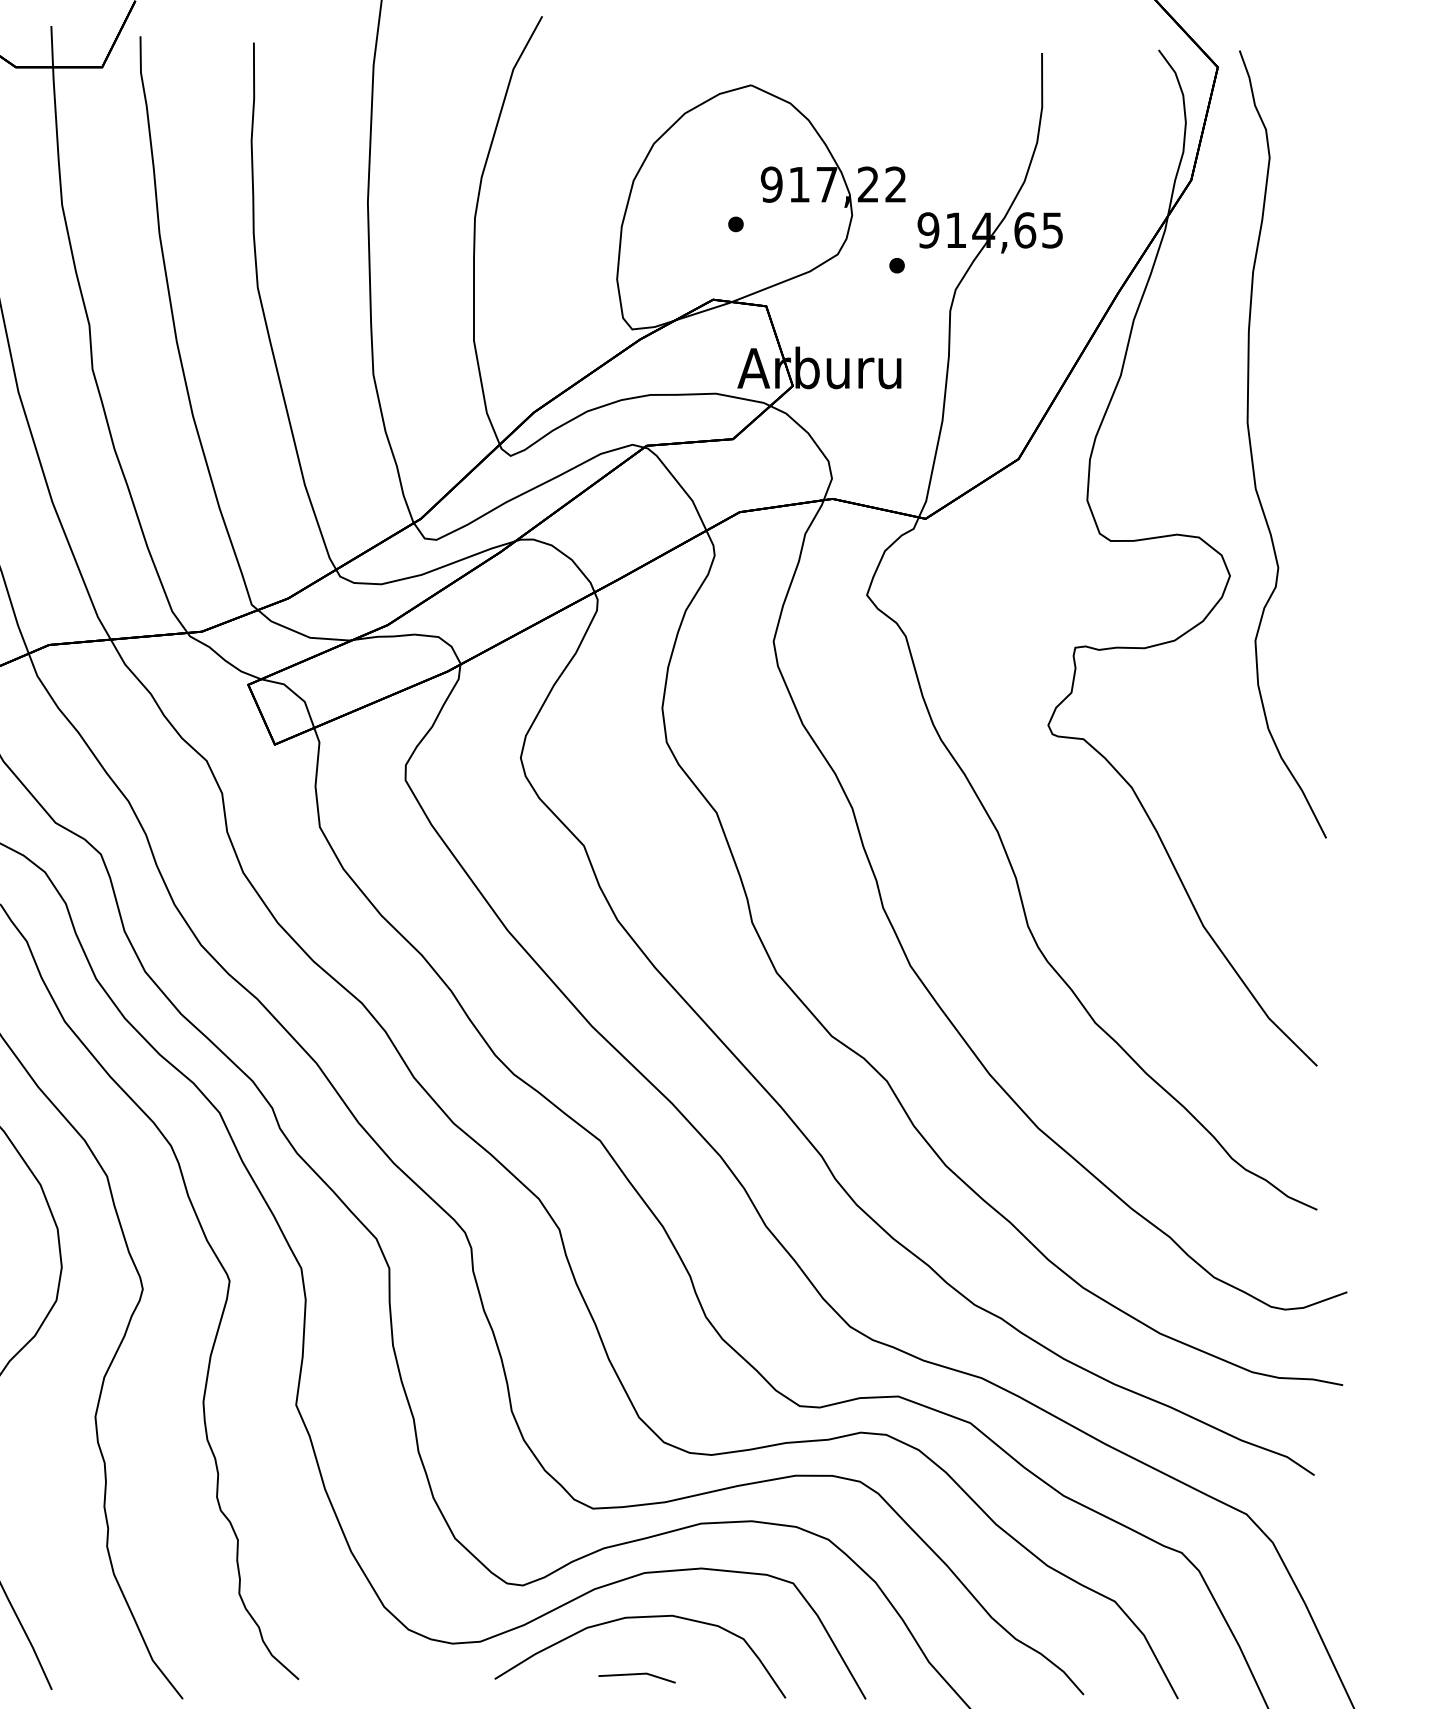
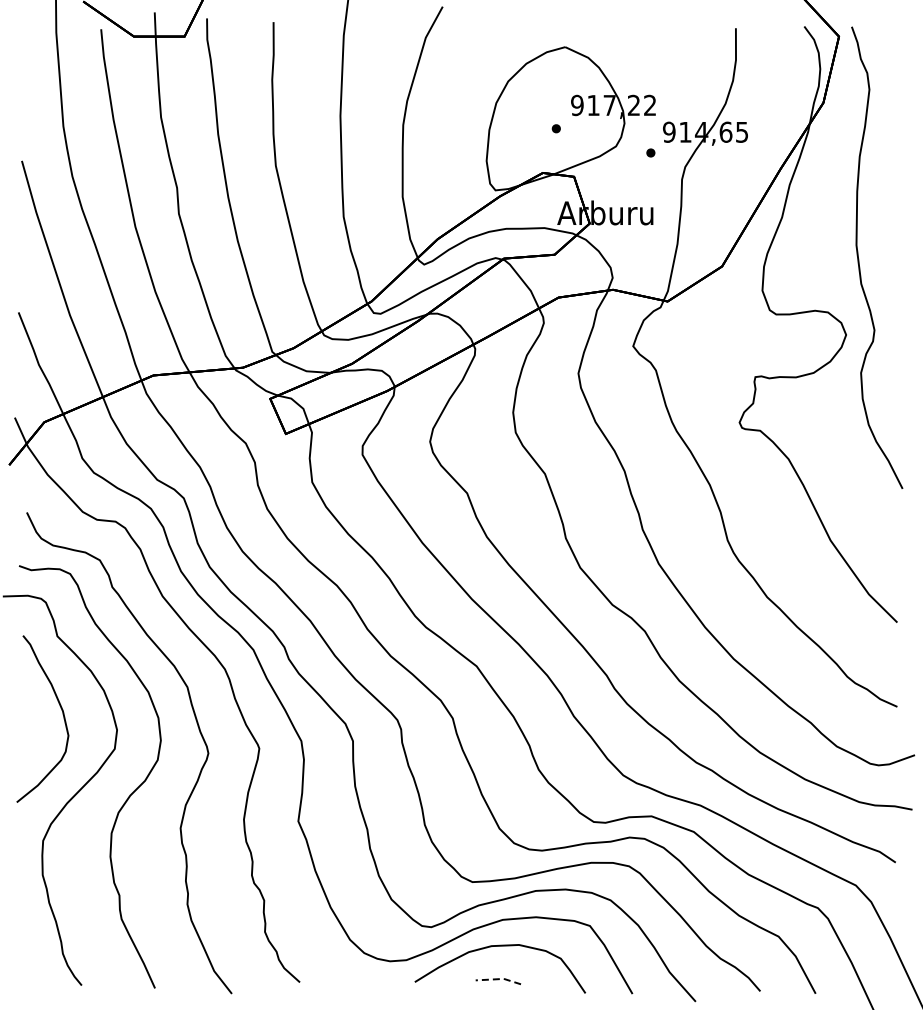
line: (639, 1674) -> (499, 979), solid -> dashed

